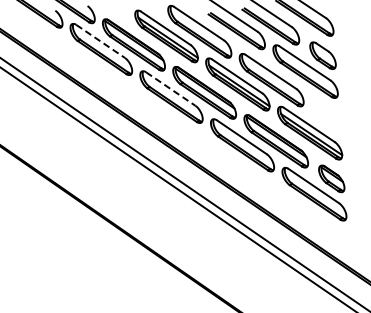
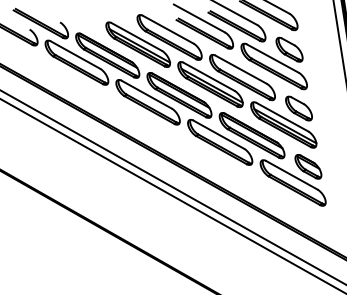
line: (101, 41) -> (76, 55), dashed -> solid
line: (170, 89) -> (146, 95), dashed -> solid
part: (327, 117) -> (299, 108), added

